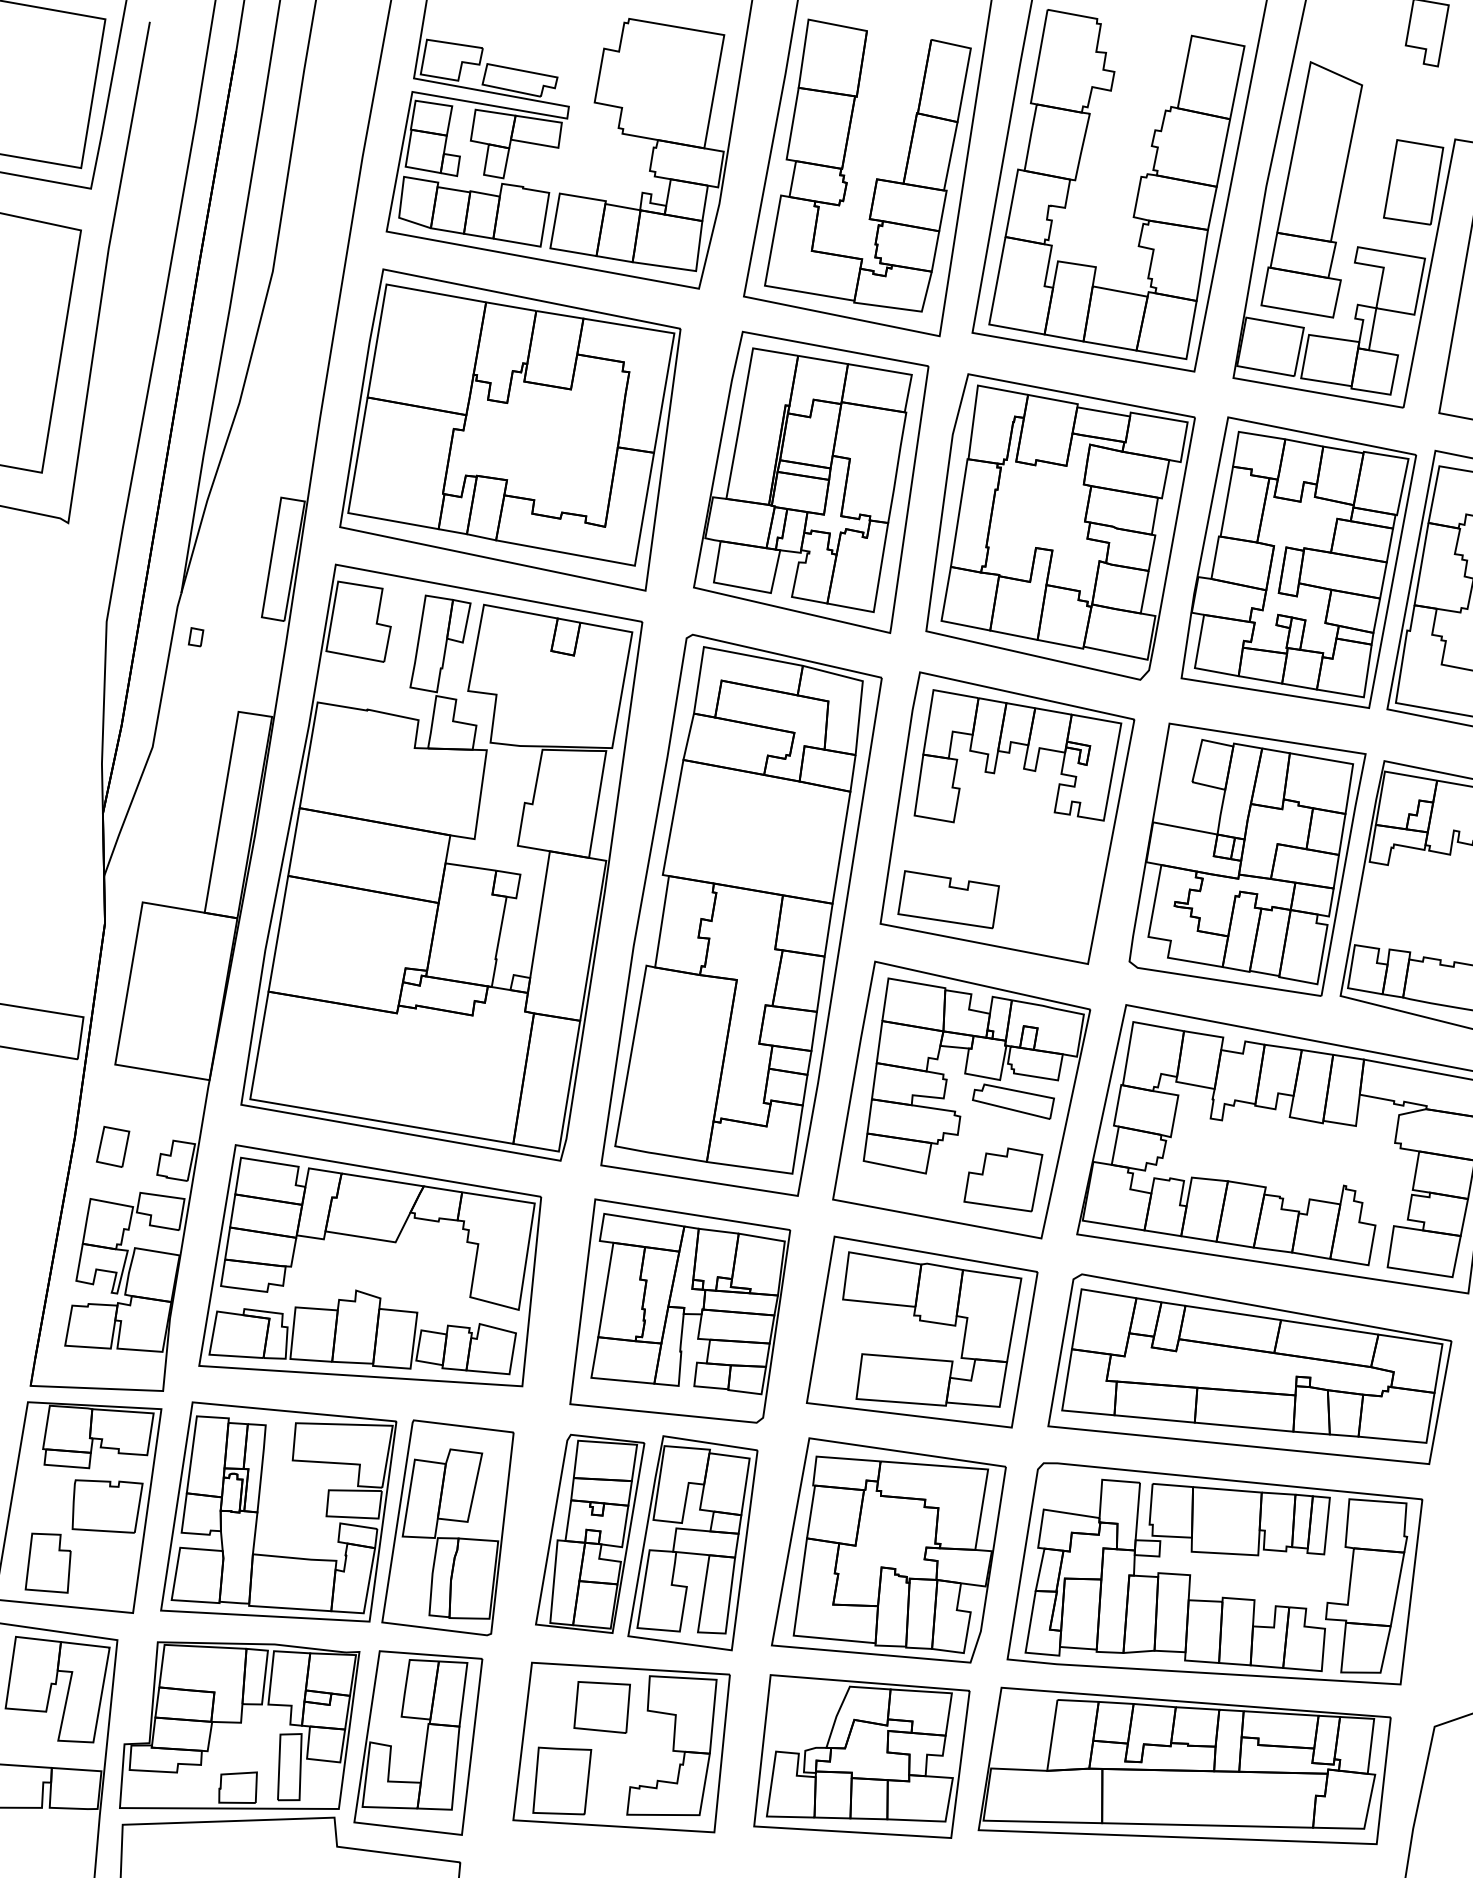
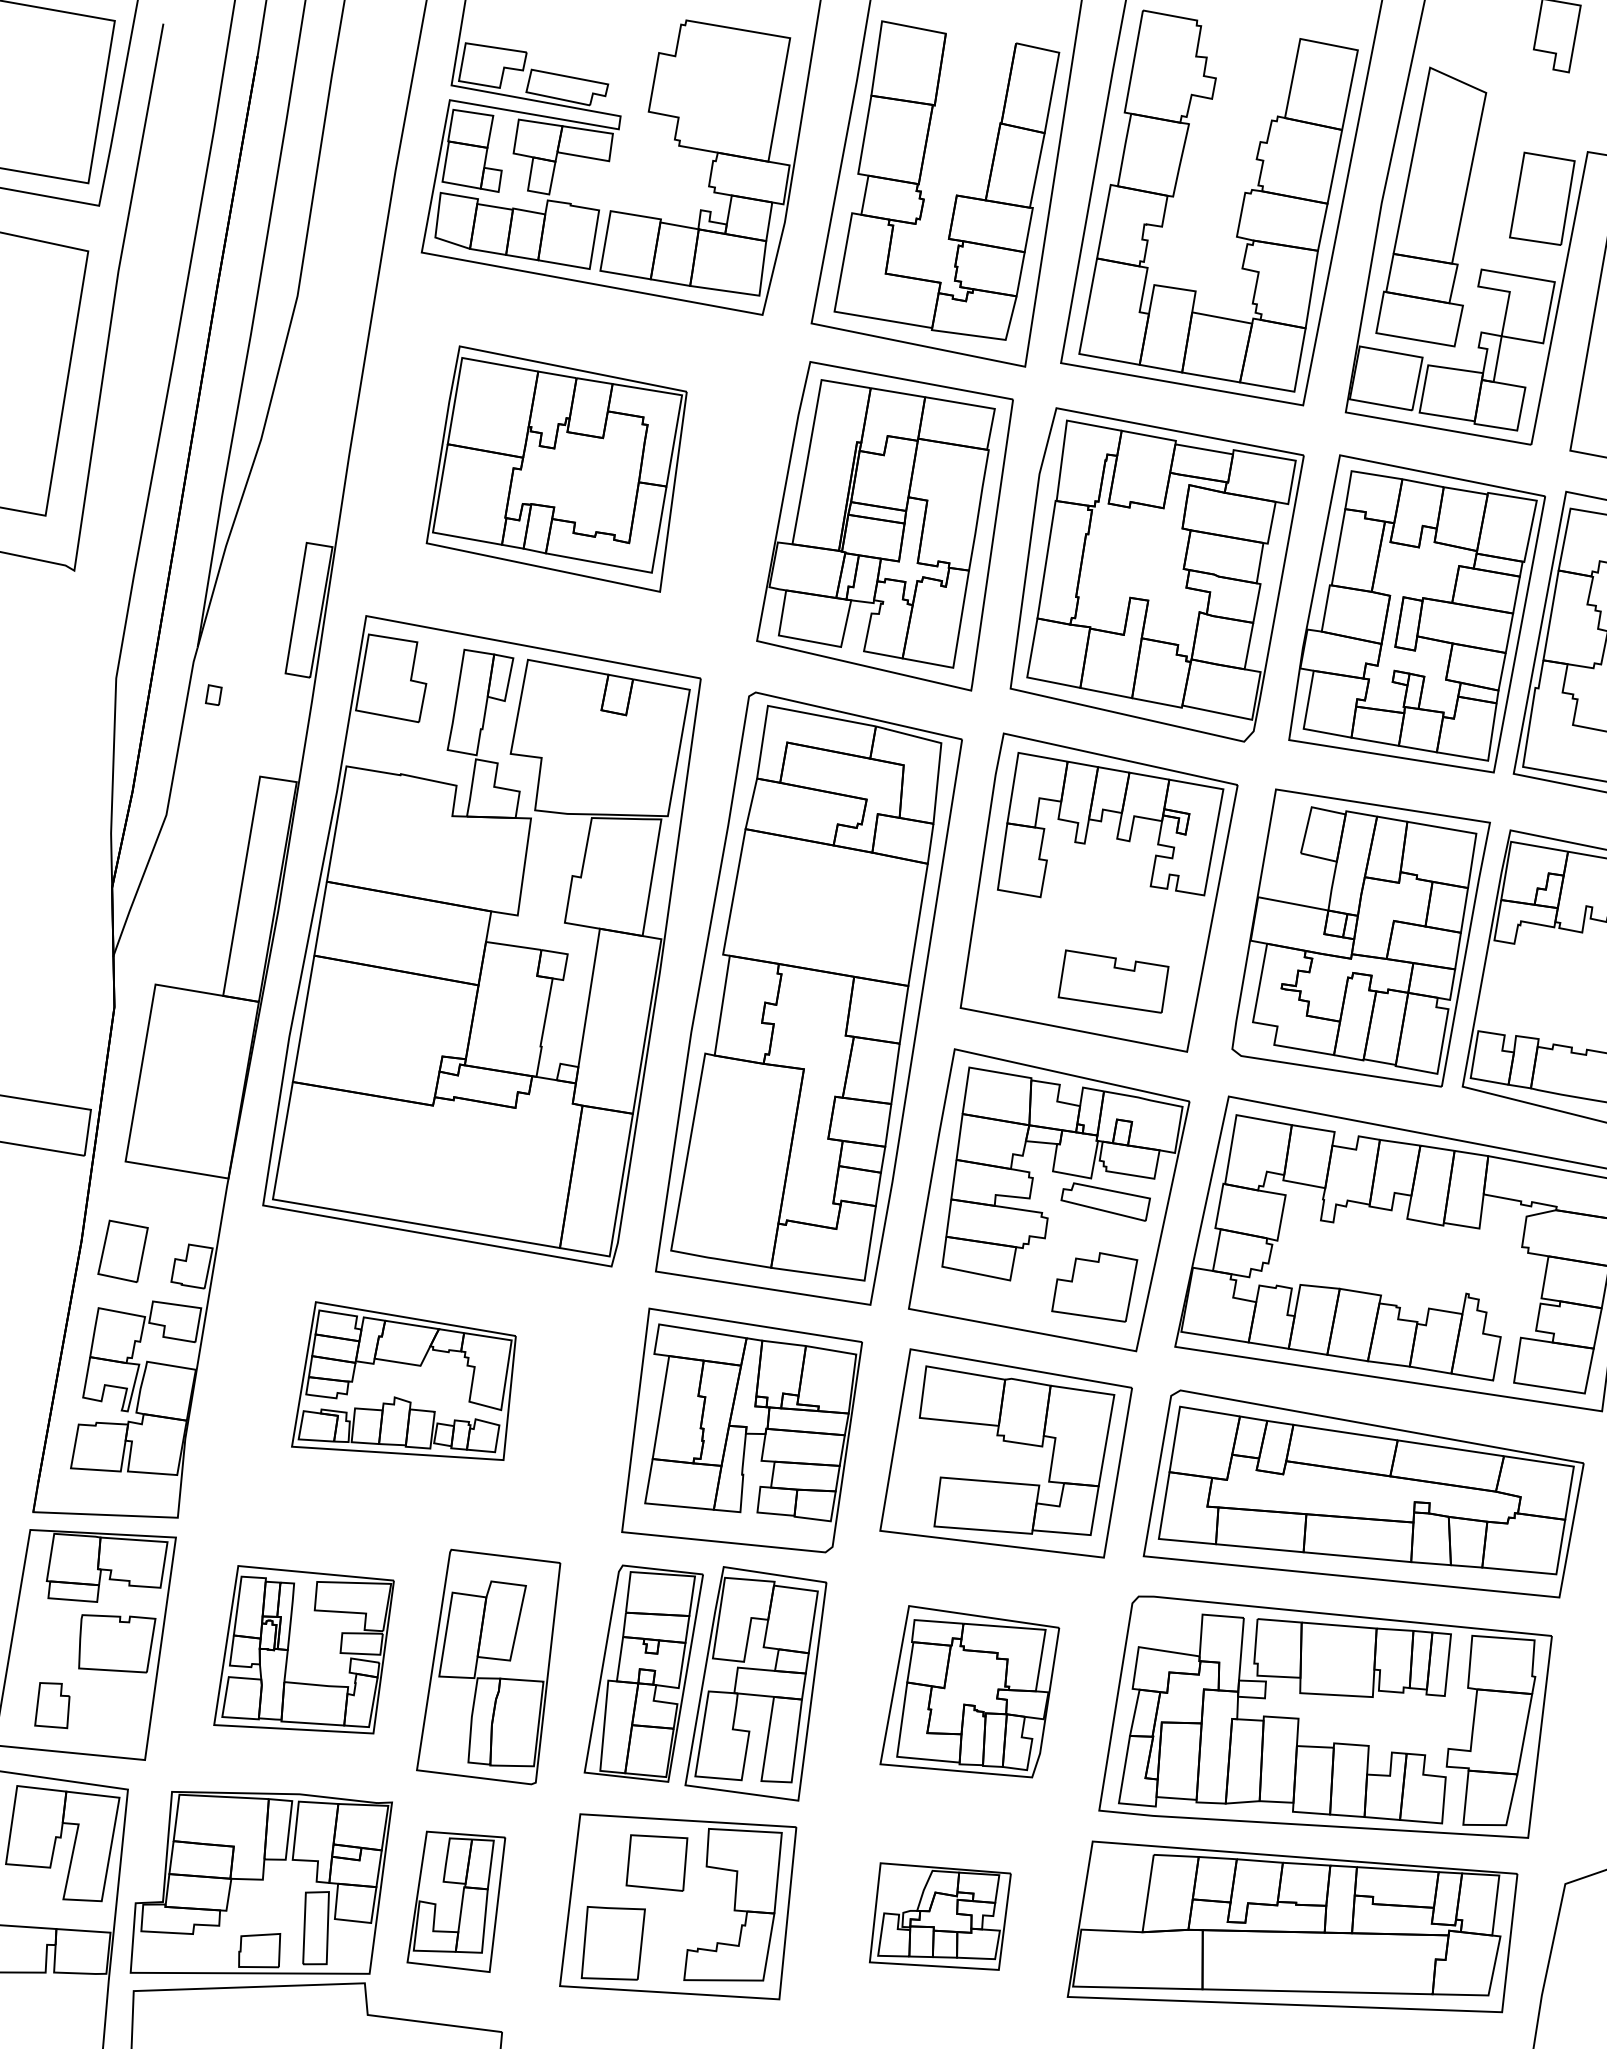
part: (510, 429) -> (556, 468), size x0.7
part: (948, 899) -> (1113, 981), moved
part: (113, 1146) -> (123, 1250), size x1.4
part: (370, 1265) -> (404, 1380), size x0.6
part: (278, 1511) -> (303, 1649), size x0.7
part: (888, 1550) -> (969, 1691), size x0.7
part: (47, 1562) -> (51, 1704), size x0.7
part: (418, 1742) -> (456, 1901), size x0.7
part: (861, 1756) -> (939, 1916), size x0.6

